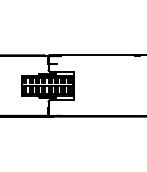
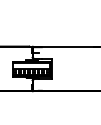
hatch: (46, 82) -> (31, 66), removed

